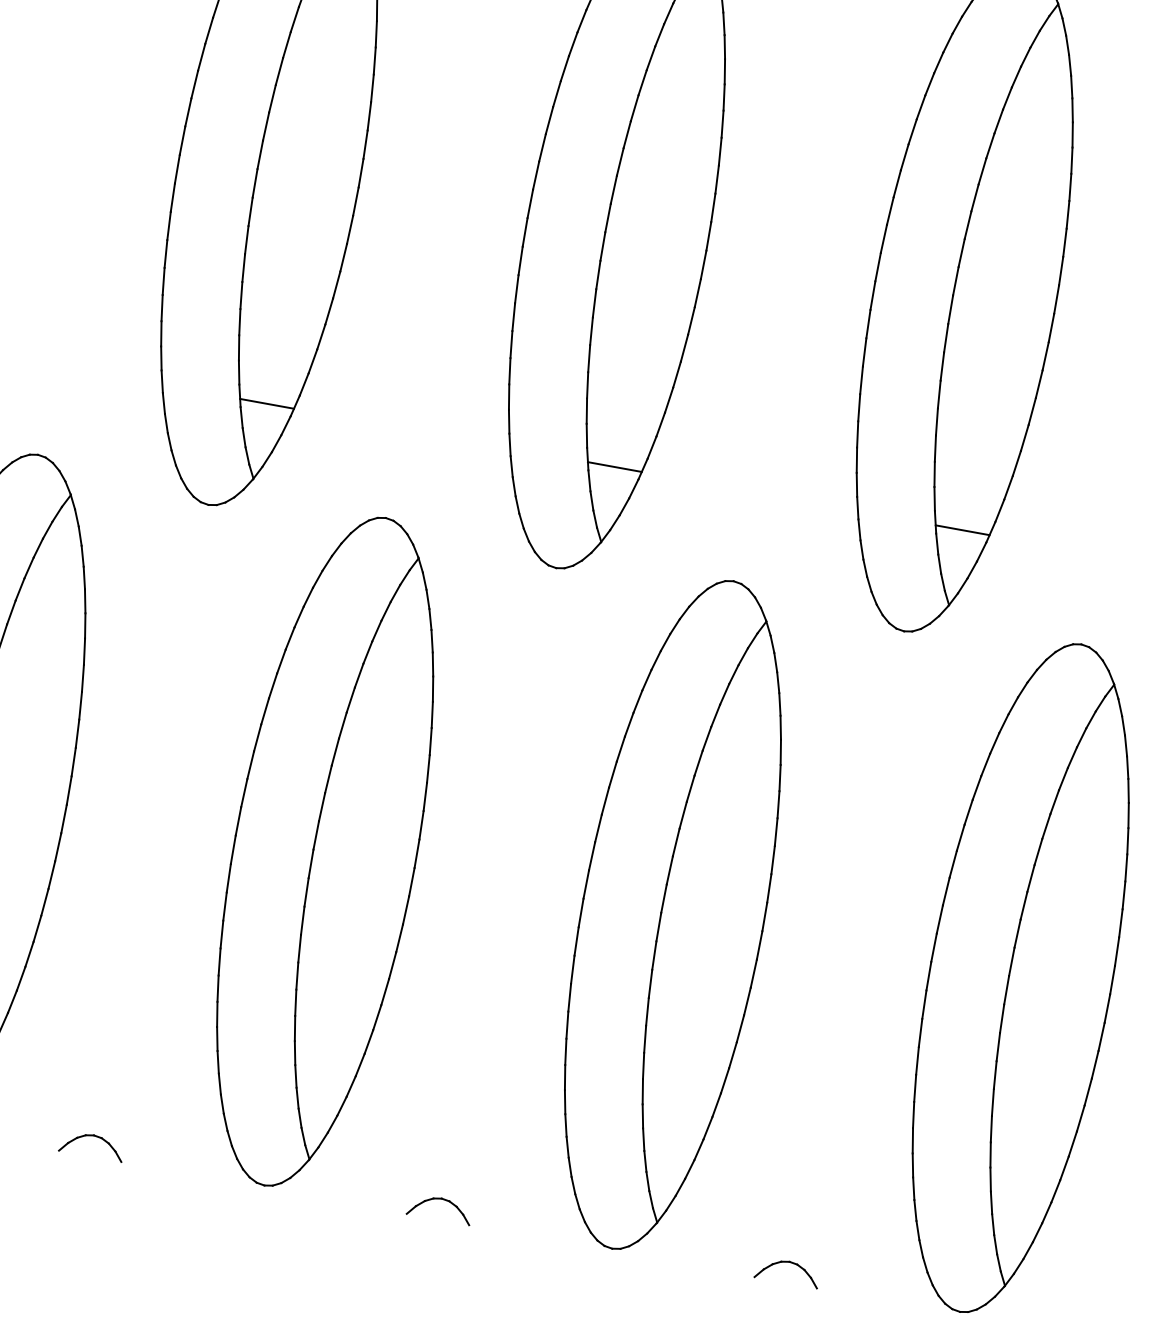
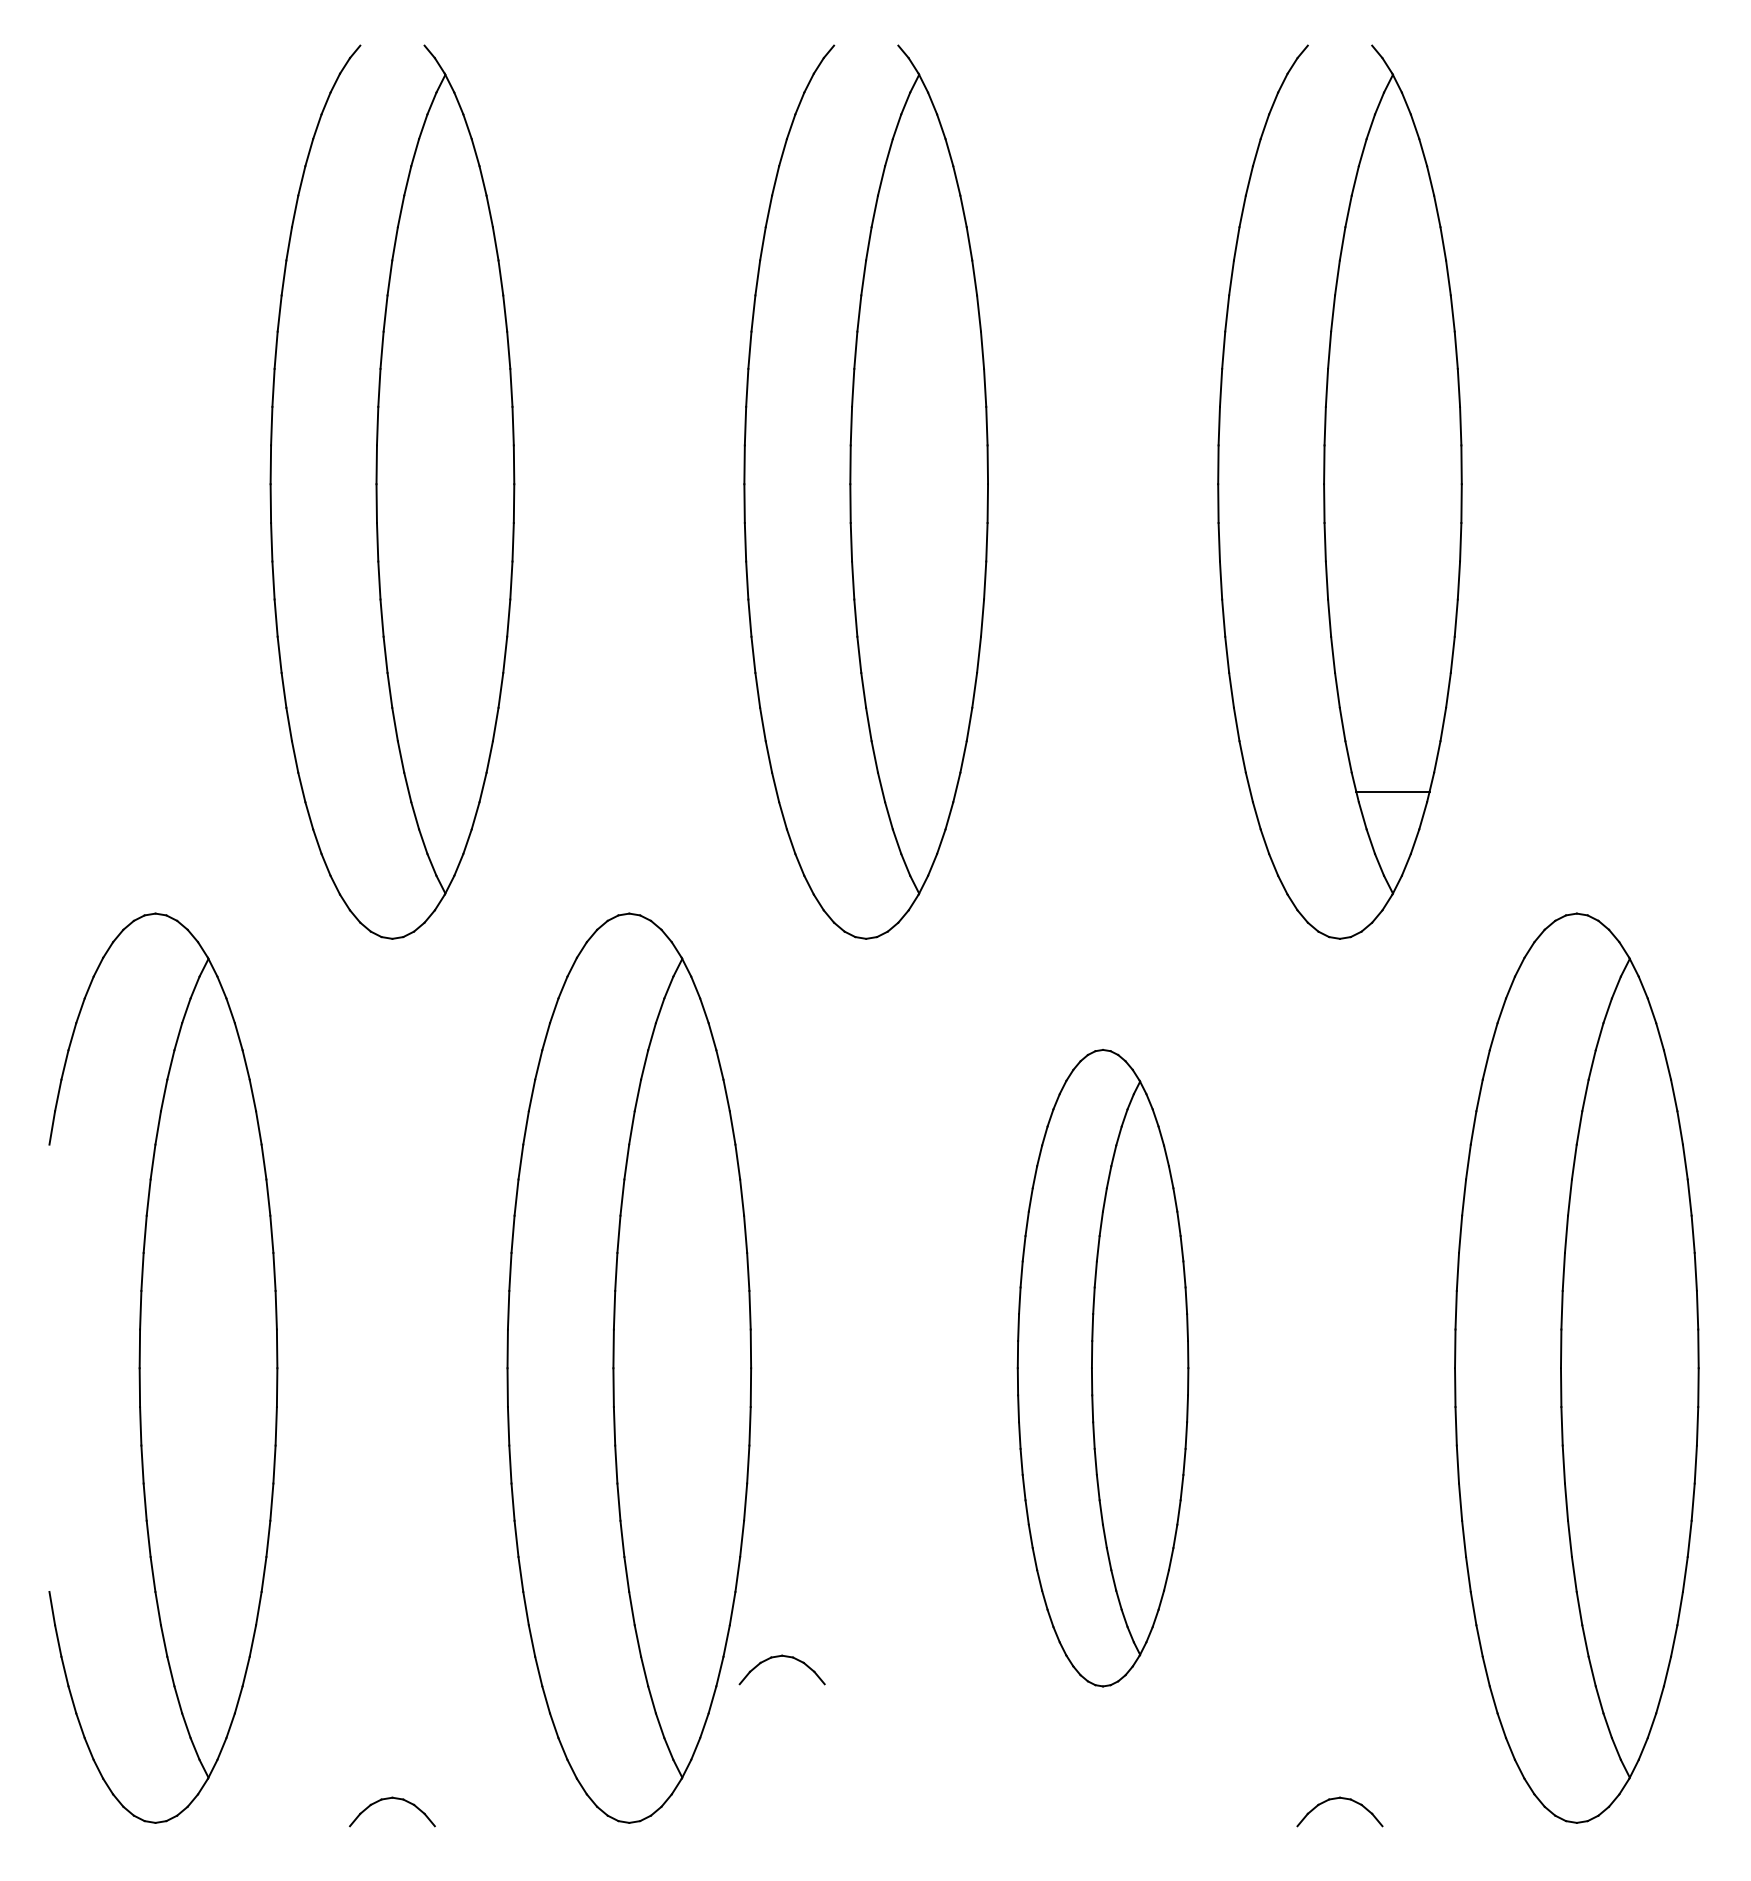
line: (267, 403) -> (445, 791), removed
line: (614, 466) -> (918, 791), removed
part: (672, 914) -> (1102, 1367), size x0.7
part: (439, 1199) -> (779, 1657), moved

